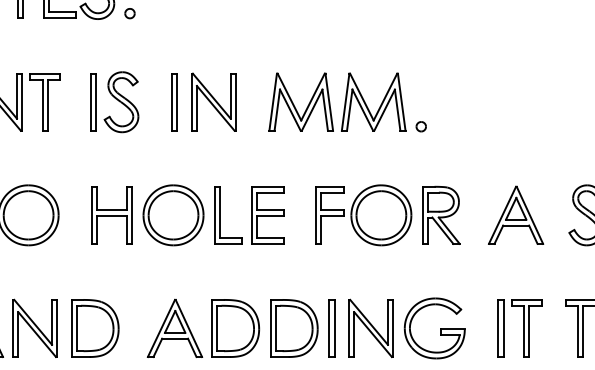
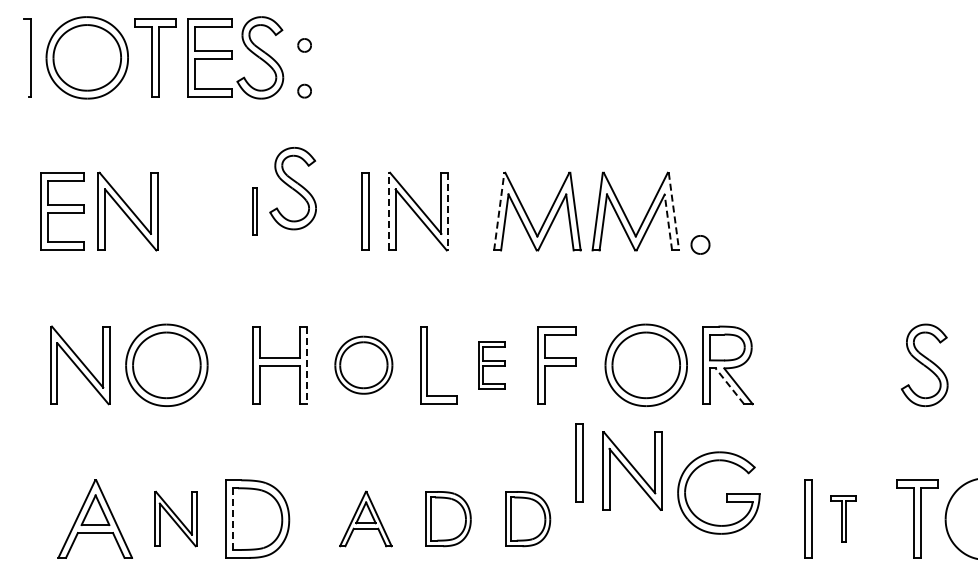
part: (45, 102) -> (189, 211), removed
part: (93, 102) -> (254, 211), size x0.6
part: (121, 102) -> (292, 188), moved
line: (191, 102) -> (388, 211), solid -> dashed
line: (235, 102) -> (448, 211), solid -> dashed
line: (273, 102) -> (499, 211), solid -> dashed
line: (402, 102) -> (674, 212), solid -> dashed
line: (397, 110) -> (668, 222), solid -> dashed
part: (421, 126) -> (700, 244), size x1.4
part: (173, 214) -> (363, 364), size x0.7
line: (132, 215) -> (307, 365), solid -> dashed
part: (267, 215) -> (491, 365), size x0.6
part: (330, 215) -> (556, 365), moved
part: (516, 215) -> (829, 365), removed
line: (442, 230) -> (729, 386), solid -> dashed
part: (34, 328) -> (175, 518), size x0.7
line: (76, 328) -> (232, 519), solid -> dashed
part: (174, 328) -> (365, 518), size x0.7
part: (235, 328) -> (448, 518), size x0.7
part: (293, 328) -> (527, 518), size x0.7
part: (332, 328) -> (579, 462), moved
part: (371, 328) -> (632, 470), moved
part: (440, 328) -> (726, 493), moved
part: (526, 328) -> (843, 518), size x0.6

